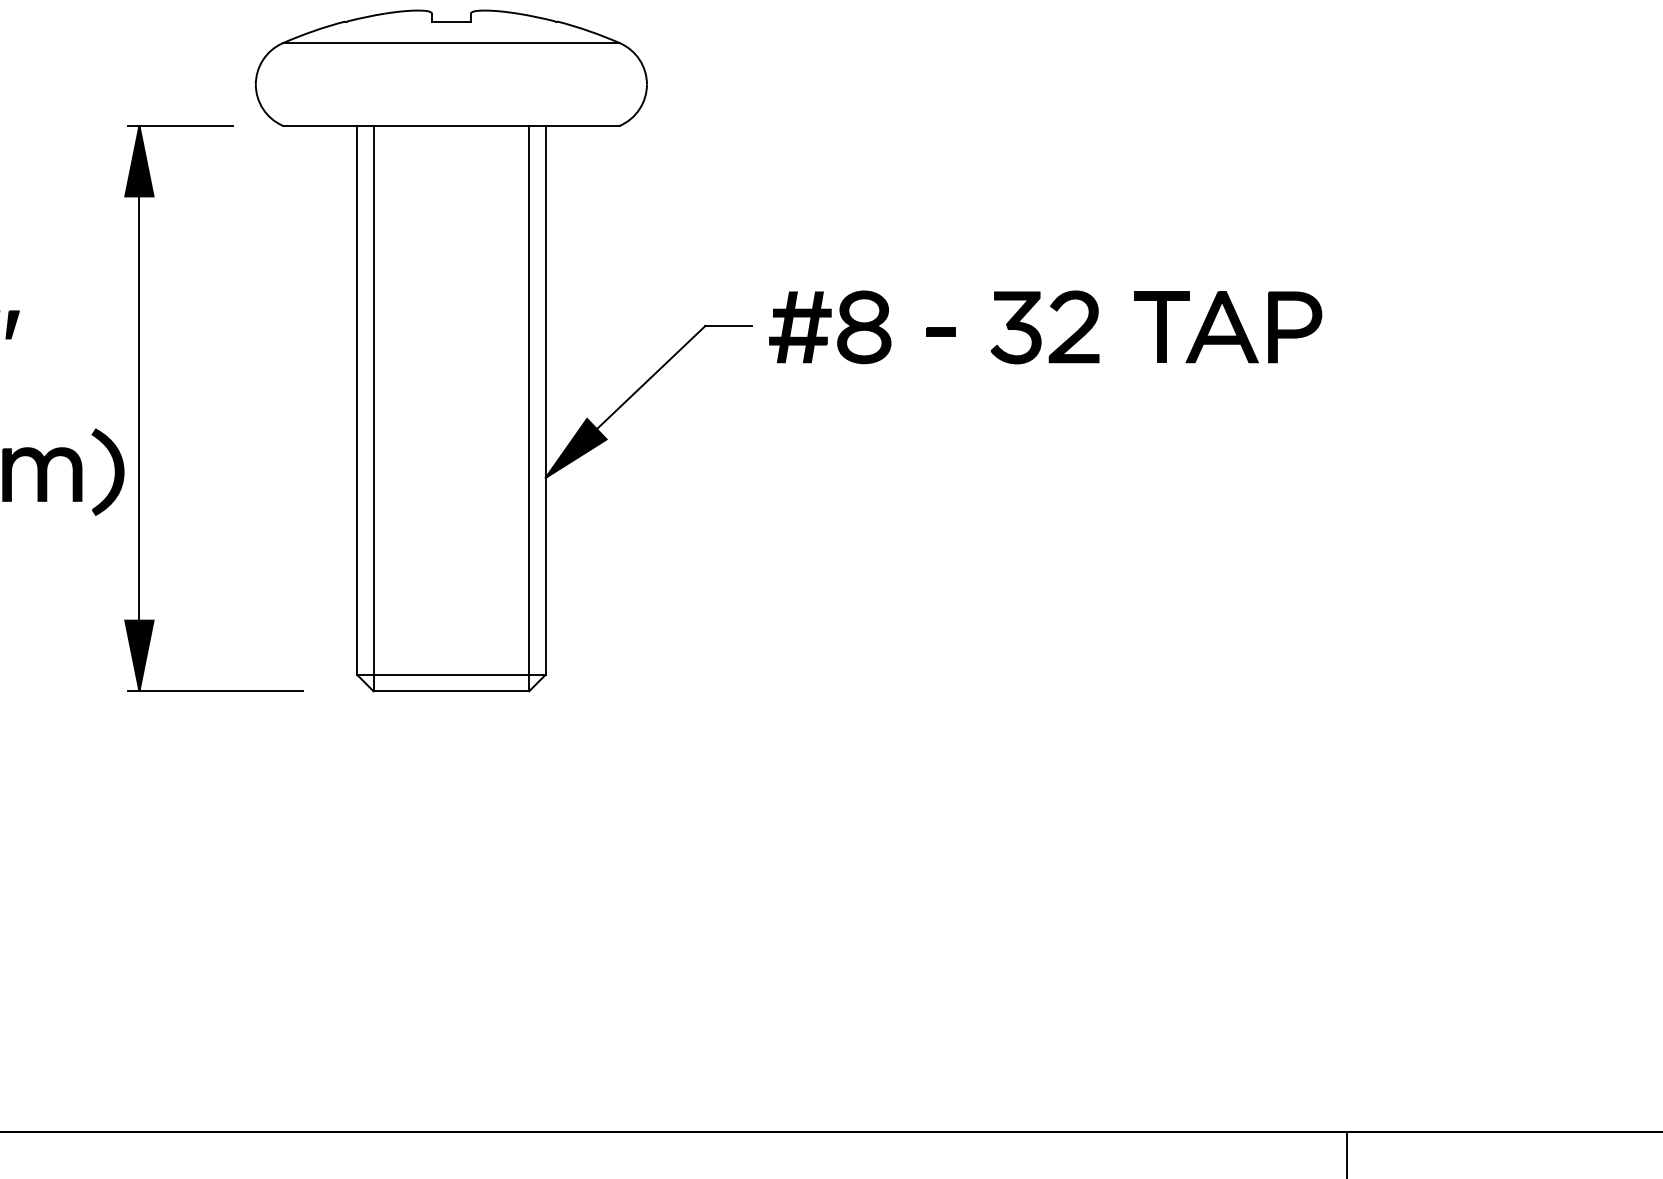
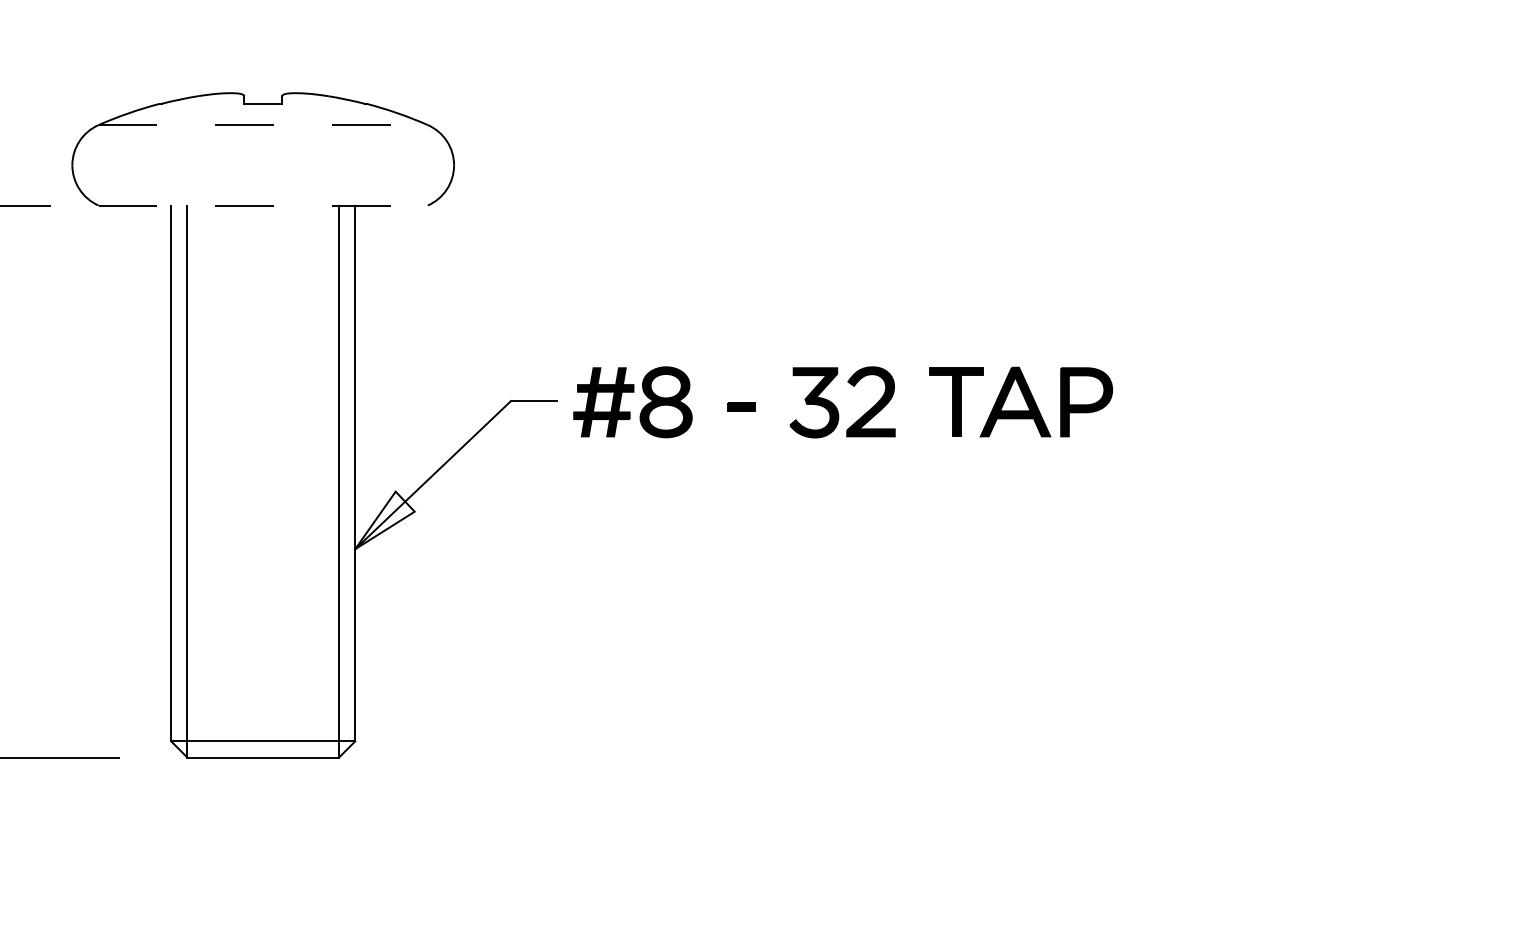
line: (451, 43) -> (263, 125), solid -> dashed
line: (451, 125) -> (263, 205), solid -> dashed
fill: (575, 447) -> (384, 519), removed

